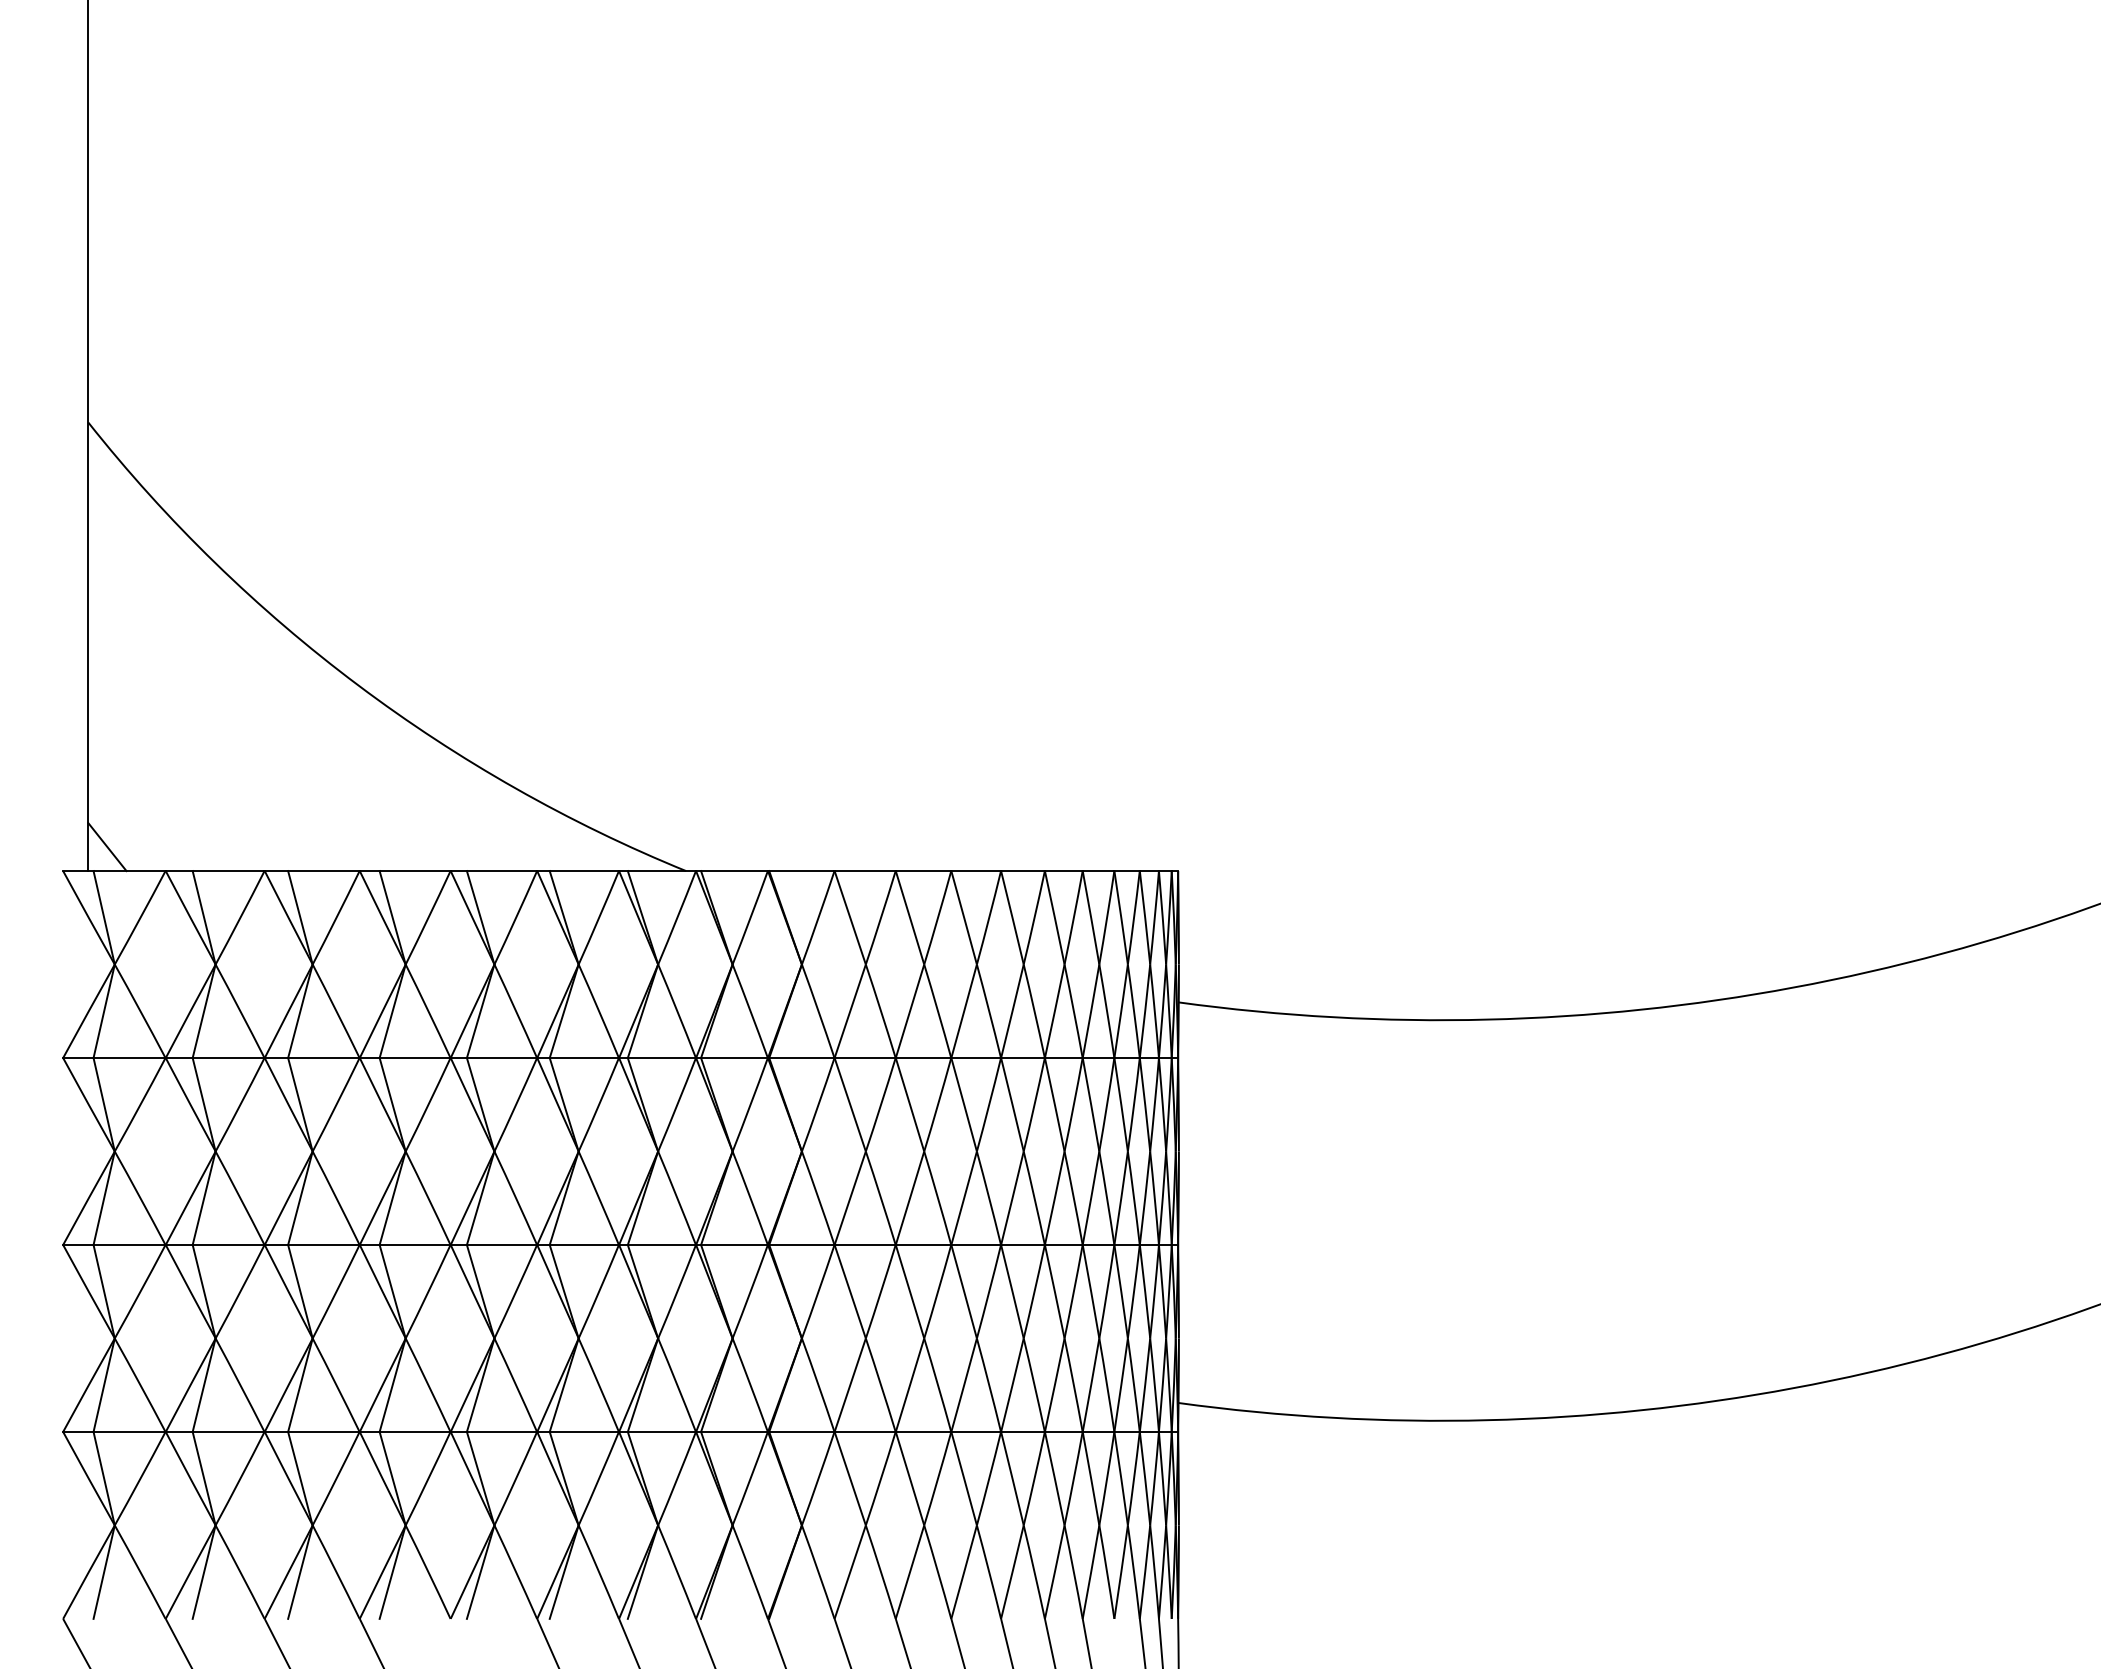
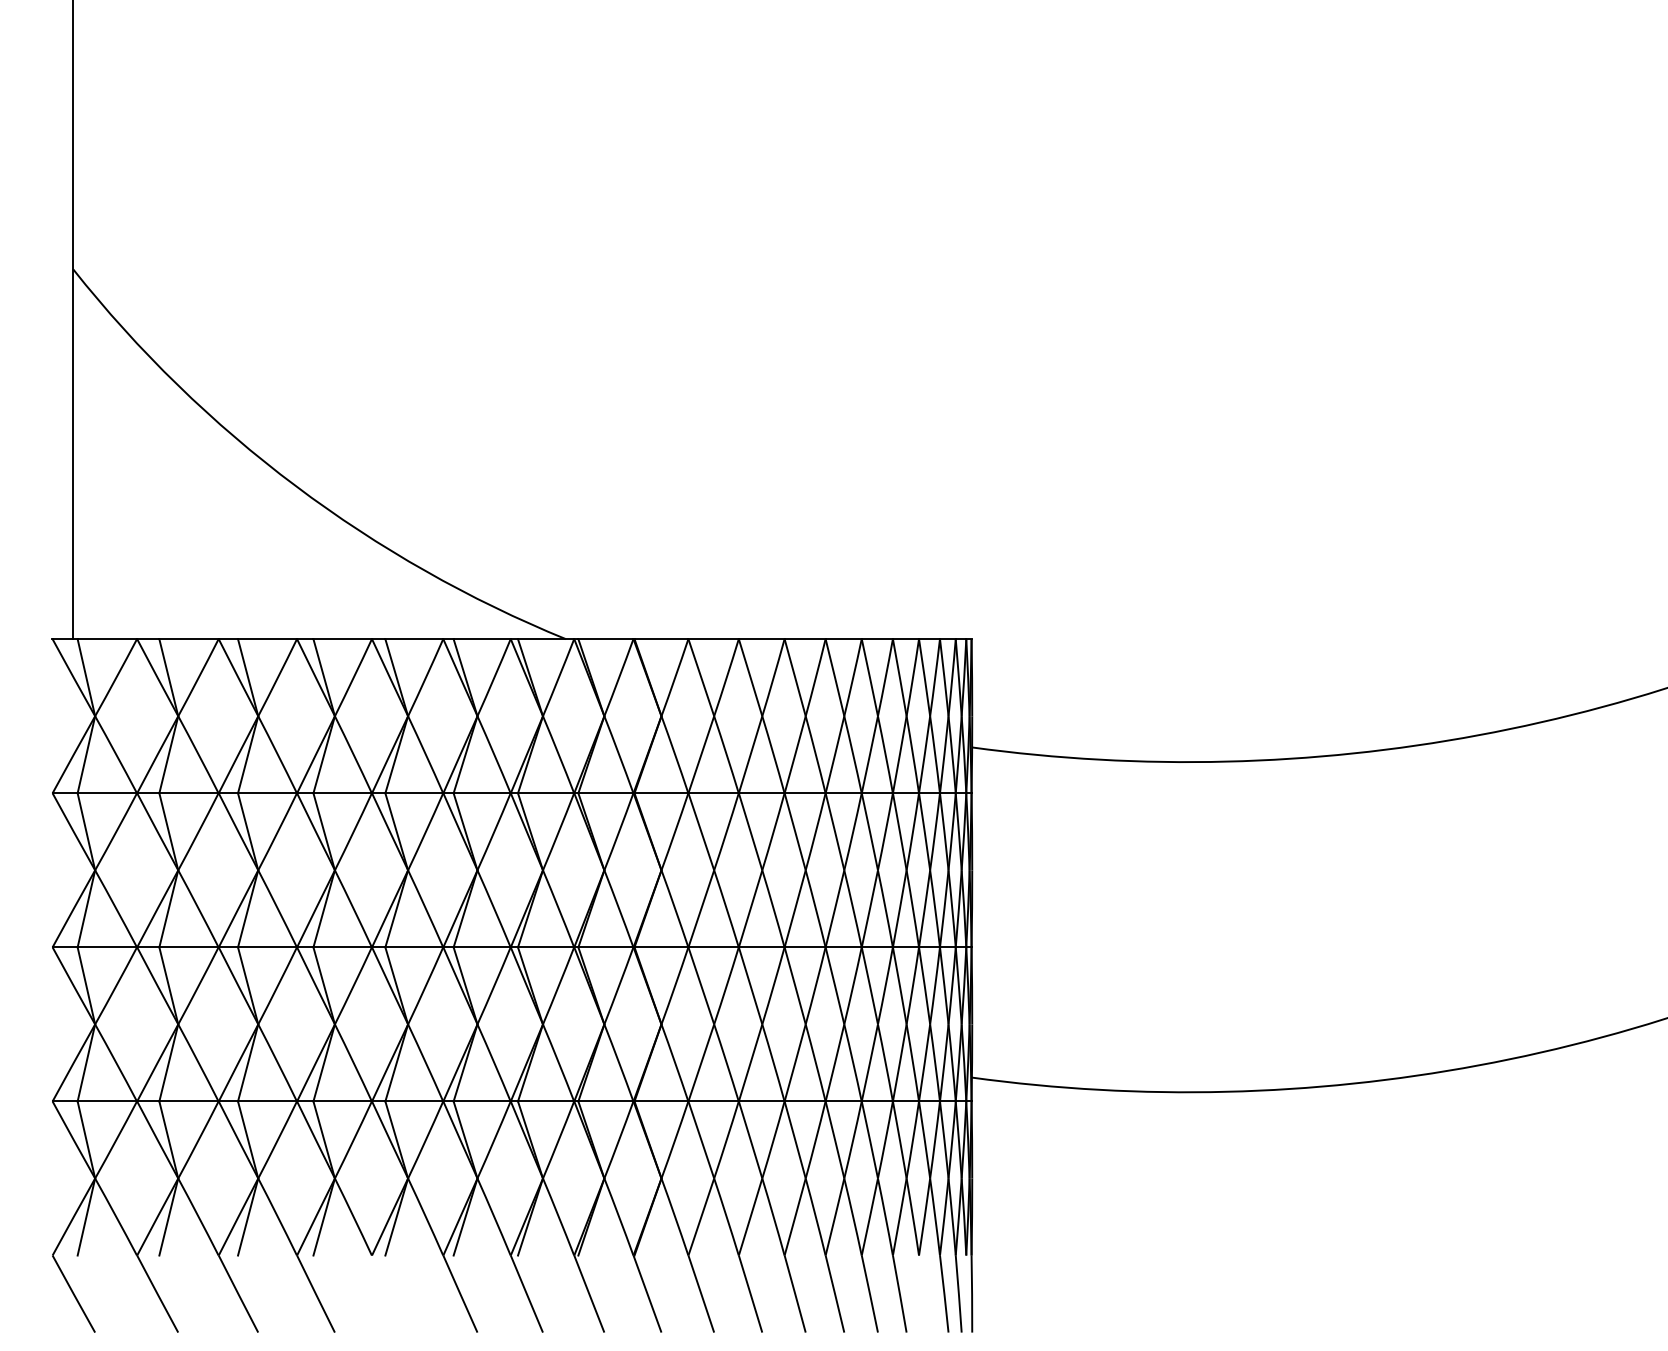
line: (107, 847) -> (89, 619), removed

